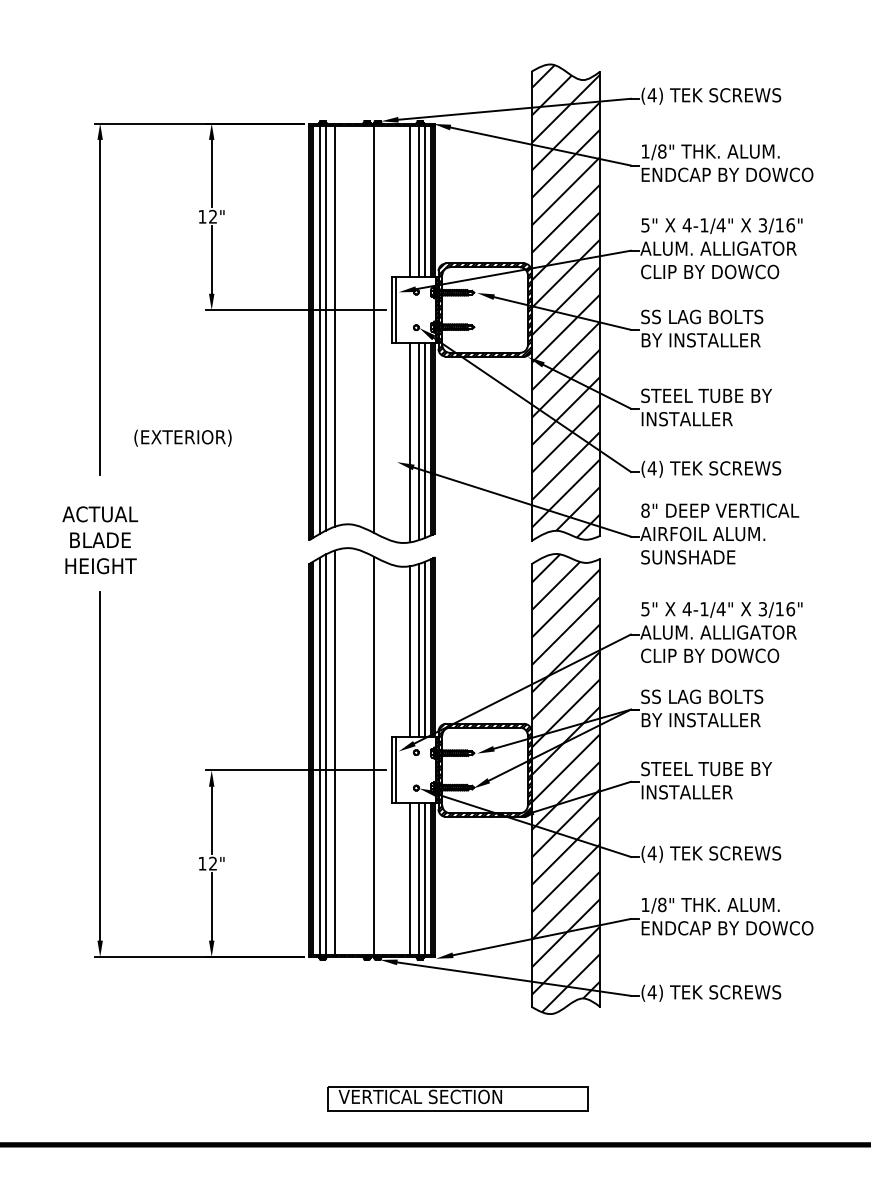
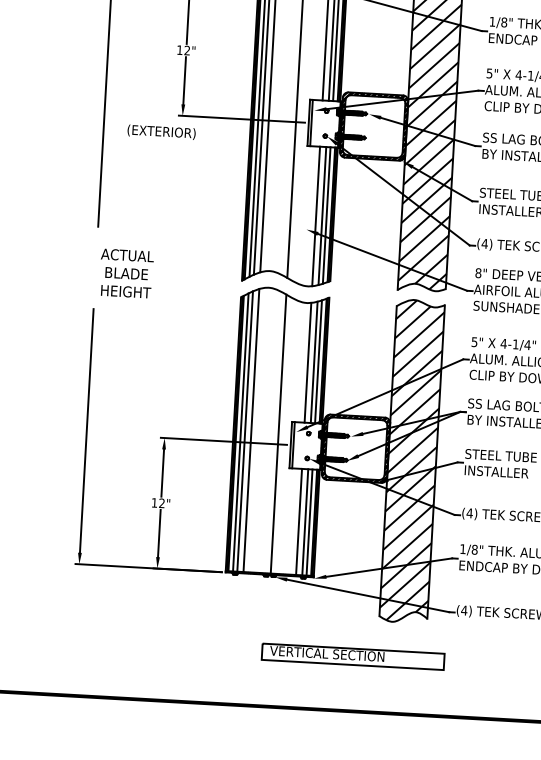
text: (182, 437) -> (161, 131), moved
text: (100, 540) -> (126, 273), moved
part: (457, 1098) -> (353, 656), moved

